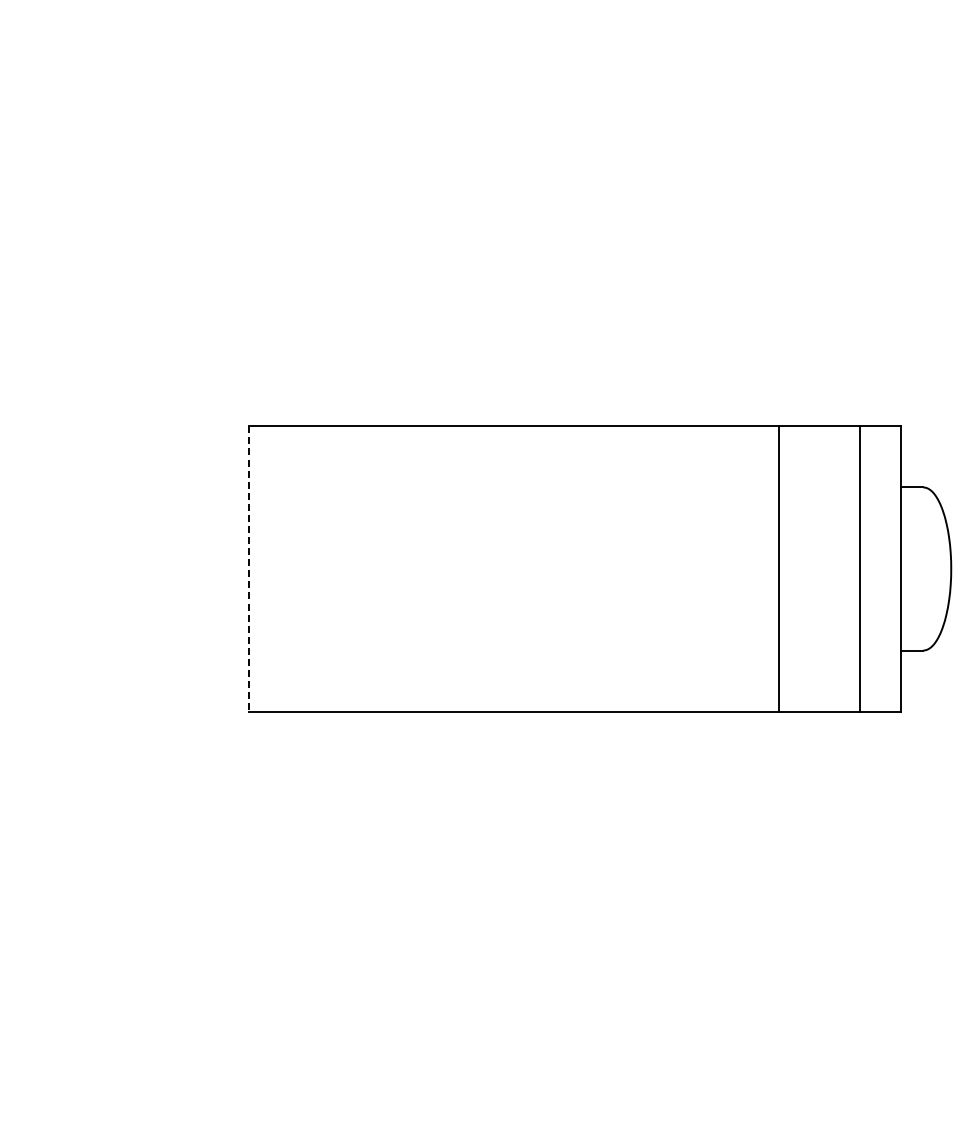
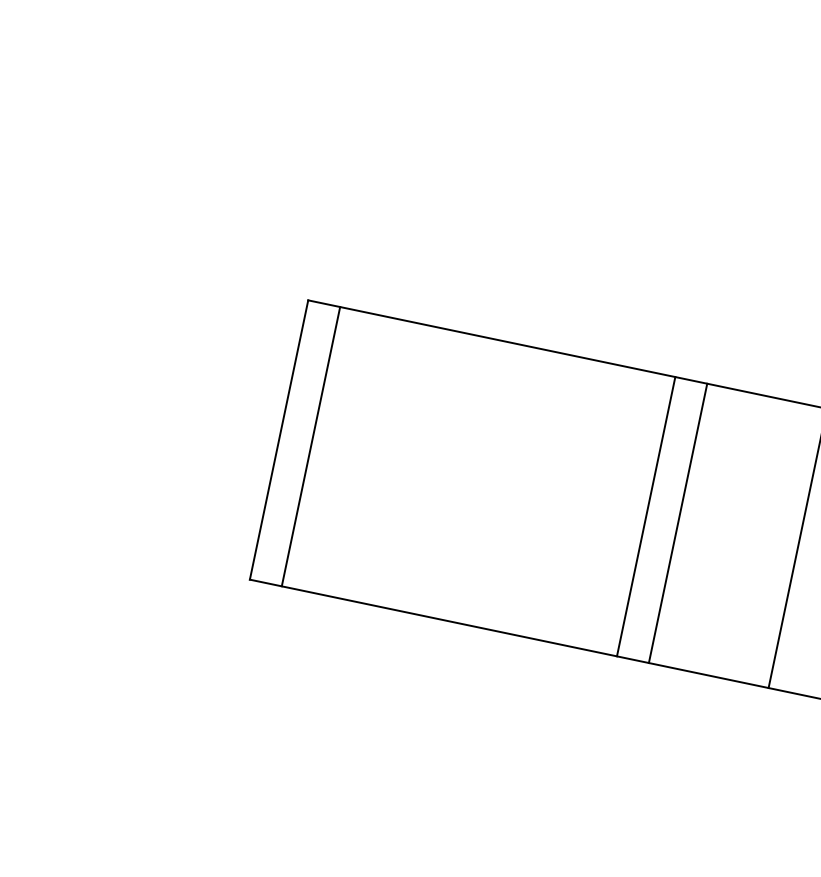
line: (281, 568) -> (311, 446), added
line: (623, 568) -> (646, 516), added
line: (656, 568) -> (678, 522), added
line: (248, 569) -> (278, 440), dashed -> solid

